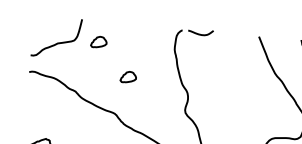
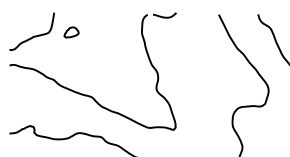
part: (128, 77) -> (101, 62), removed

